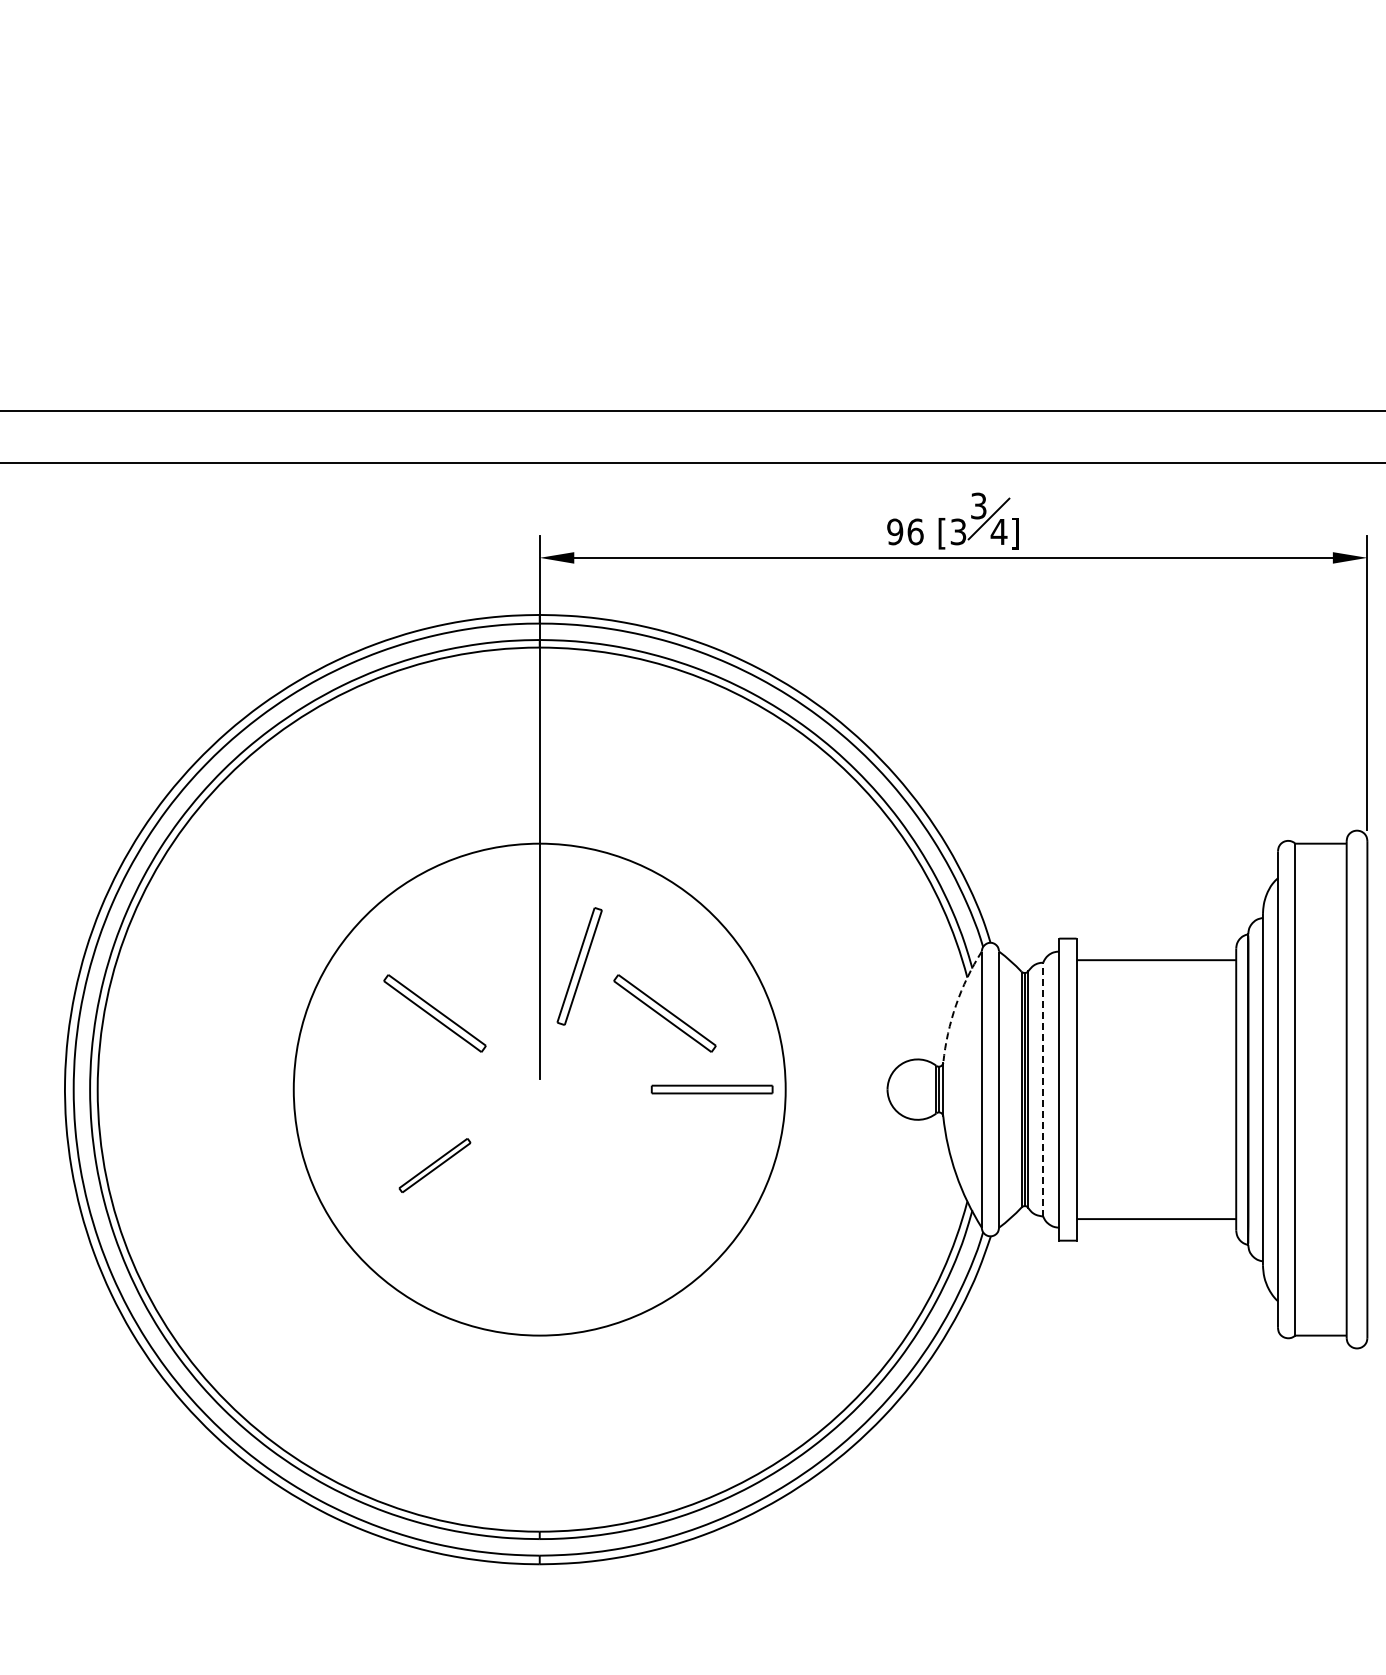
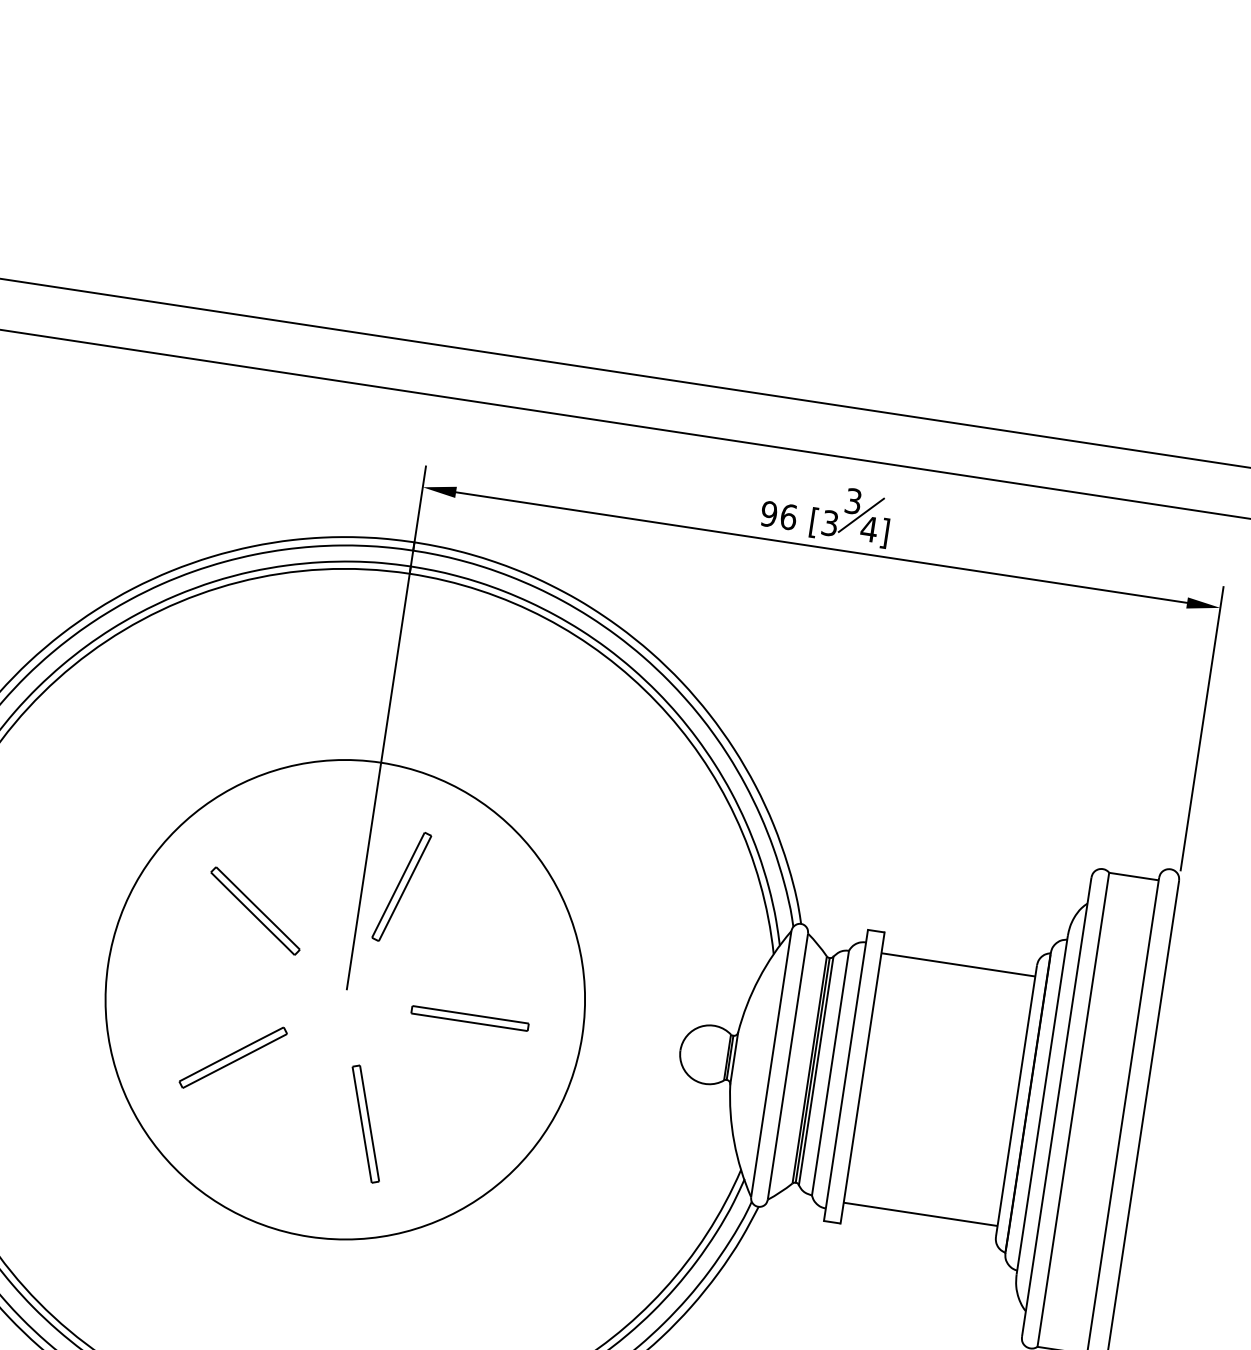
arc: (956, 1005) -> (759, 979), dashed -> solid
part: (664, 1013) -> (476, 944), removed
part: (711, 1089) -> (469, 1018), moved
line: (1043, 1089) -> (830, 1073), dashed -> solid
part: (434, 1165) -> (232, 1057), size x1.43
part: (579, 1212) -> (365, 1123), added

